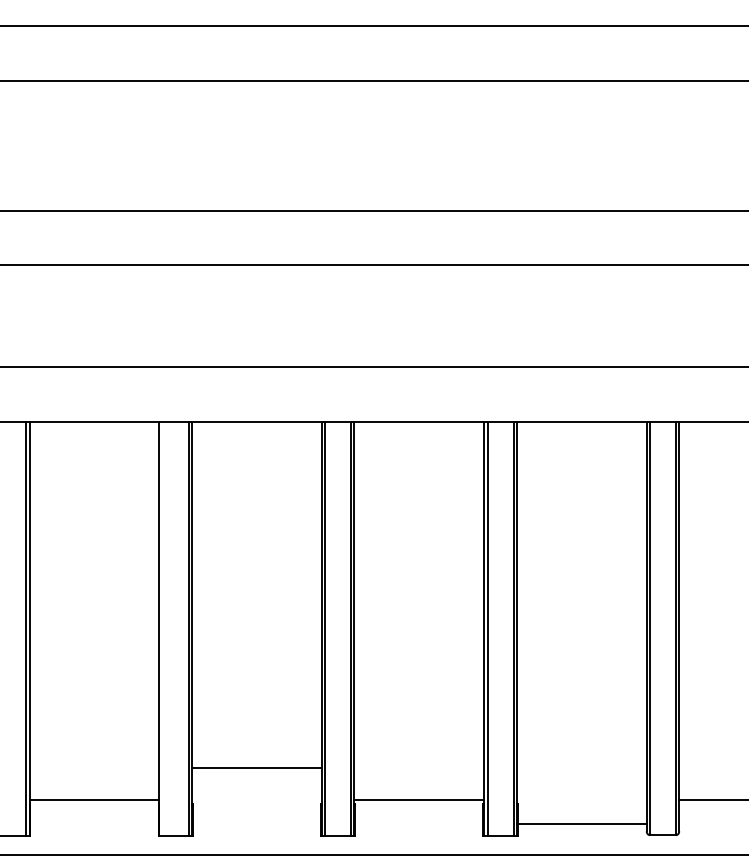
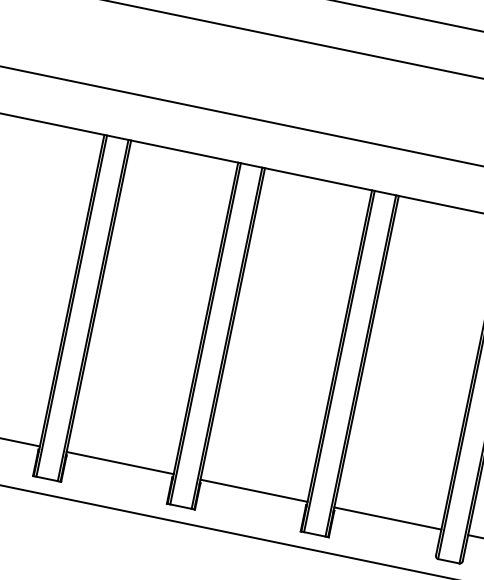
line: (162, 629) -> (71, 306), added
line: (256, 768) -> (119, 463), moved
line: (581, 824) -> (387, 518), moved

